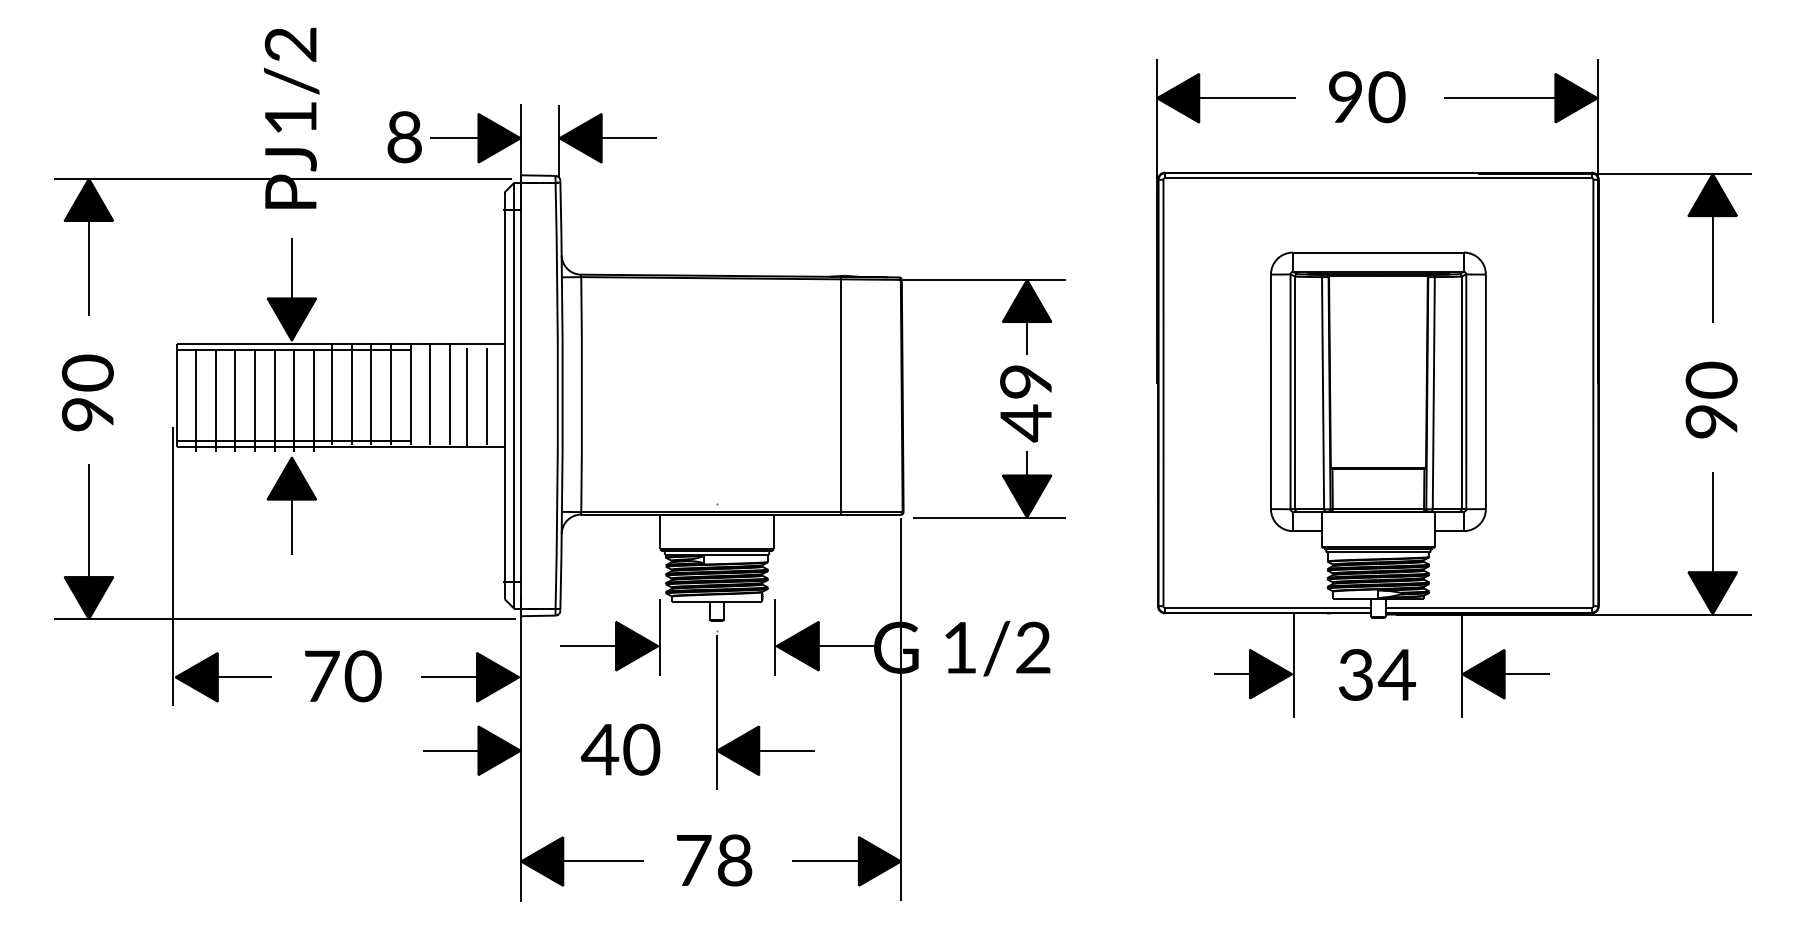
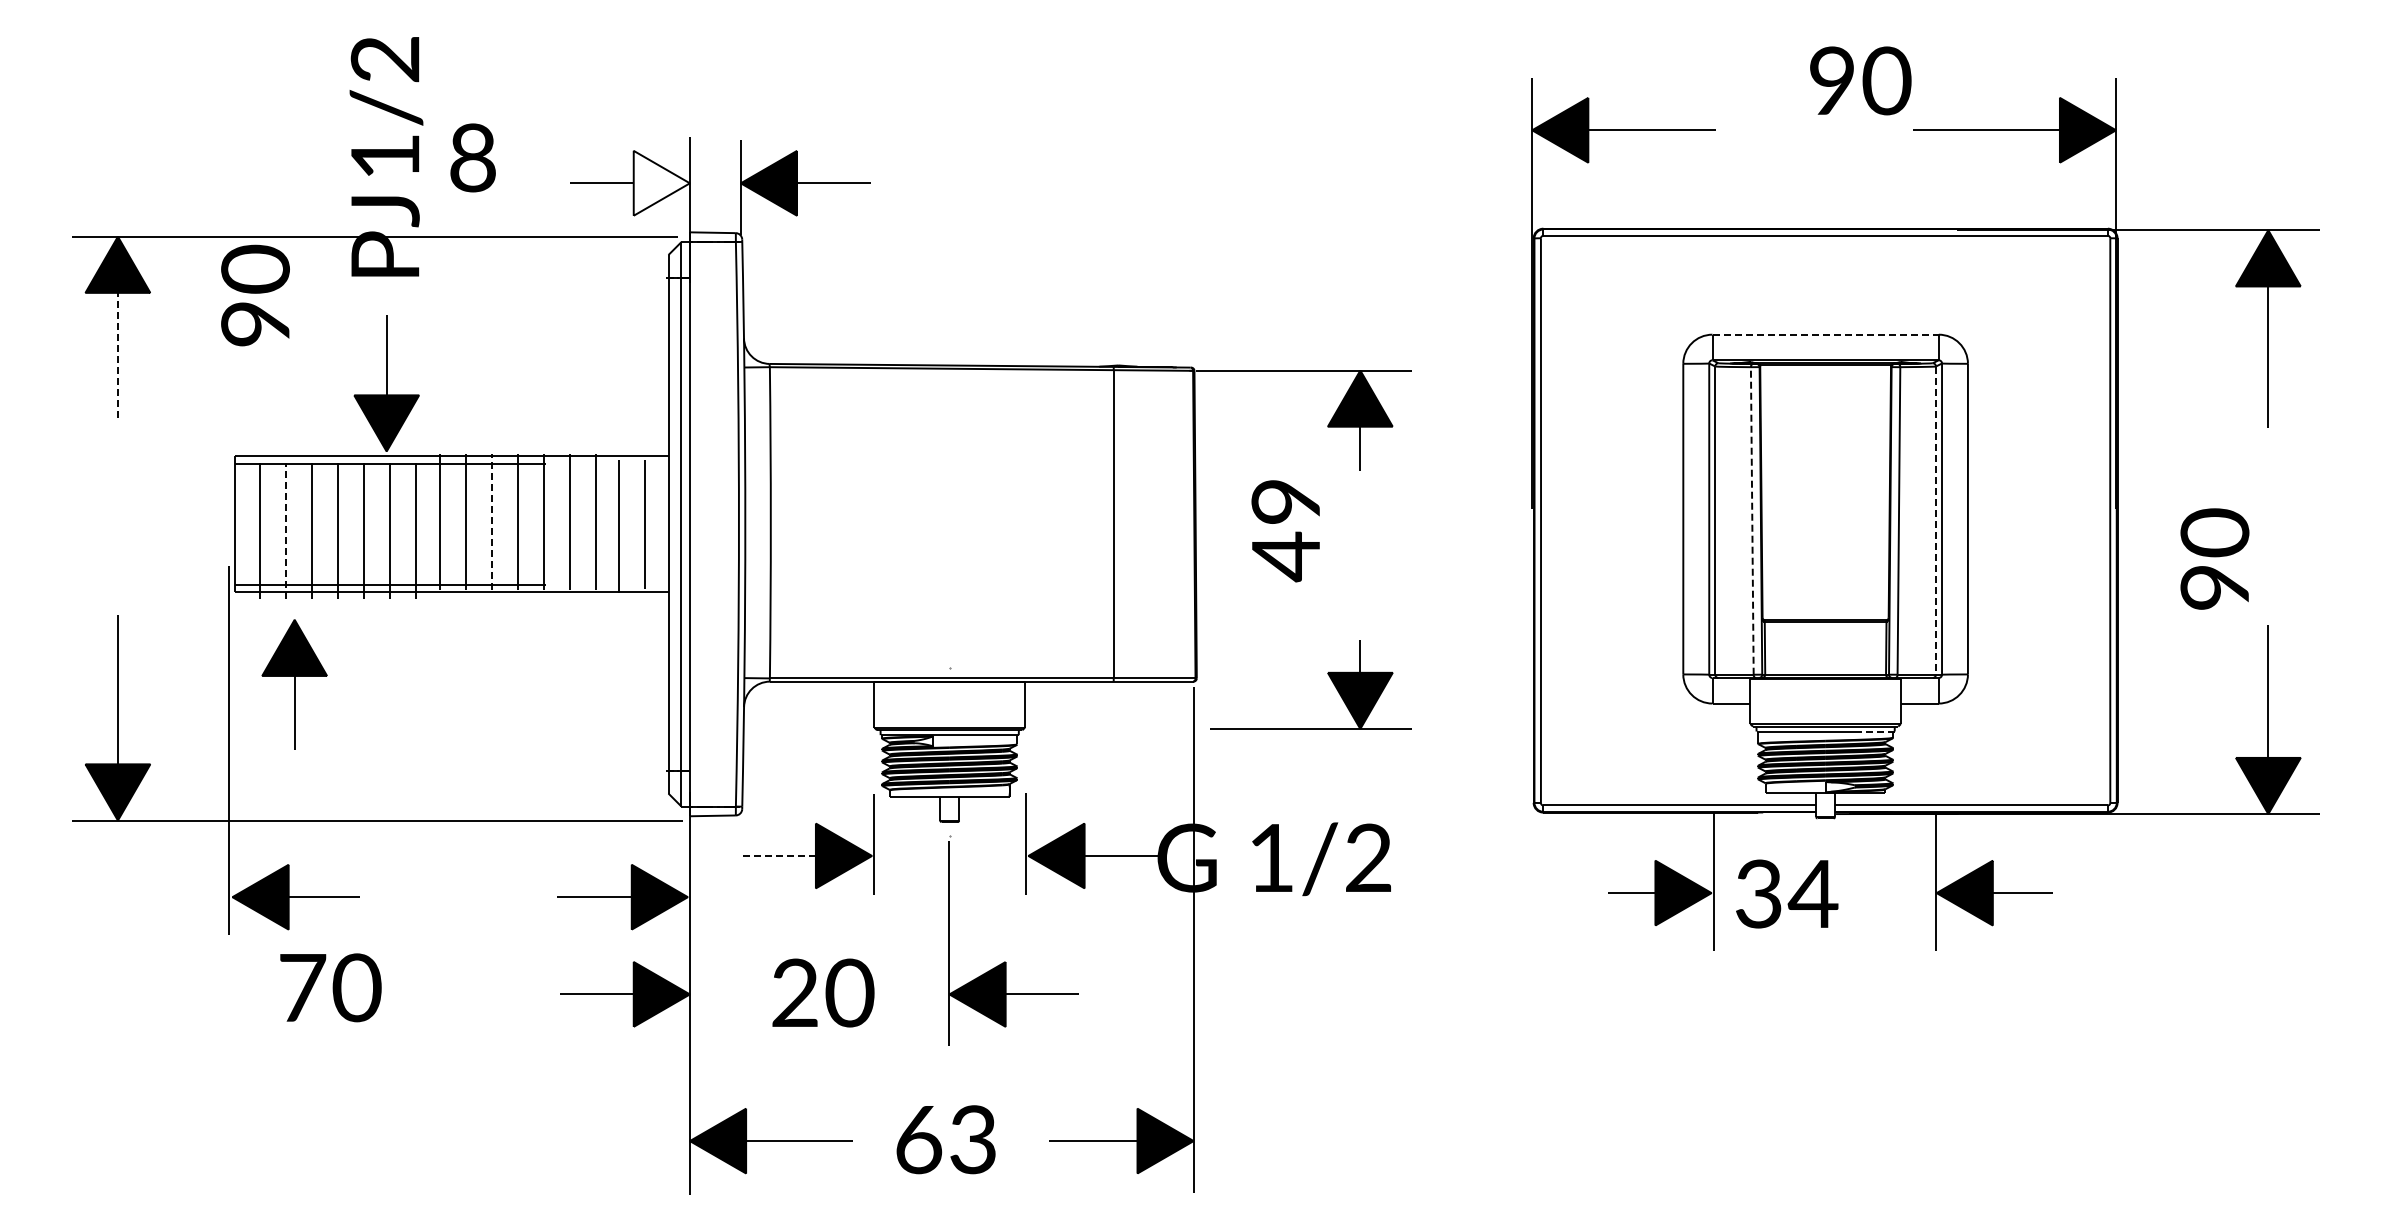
text: (1367, 96) -> (1860, 80), moved
text: (404, 136) -> (472, 157), moved
fill: (499, 137) -> (661, 182), removed
line: (1379, 252) -> (1826, 334), solid -> dashed
line: (88, 268) -> (117, 355), solid -> dashed
text: (87, 392) -> (255, 295), moved
line: (1323, 392) -> (1752, 520), solid -> dashed
line: (371, 393) -> (491, 521), solid -> dashed
line: (1461, 393) -> (1935, 521), solid -> dashed
text: (1711, 399) -> (2214, 558), moved
line: (215, 400) -> (285, 530), solid -> dashed
text: (1025, 404) -> (1285, 531), moved
part: (1002, 476) -> (1327, 674), moved
part: (291, 506) -> (294, 684), moved
line: (1416, 552) -> (1876, 731), solid -> dashed
line: (588, 645) -> (779, 855), solid -> dashed
text: (1377, 674) -> (1787, 893), moved
text: (343, 676) -> (330, 987), moved
text: (599, 749) -> (794, 992), 40 -> 20
text: (714, 860) -> (946, 1139), 78 -> 63

